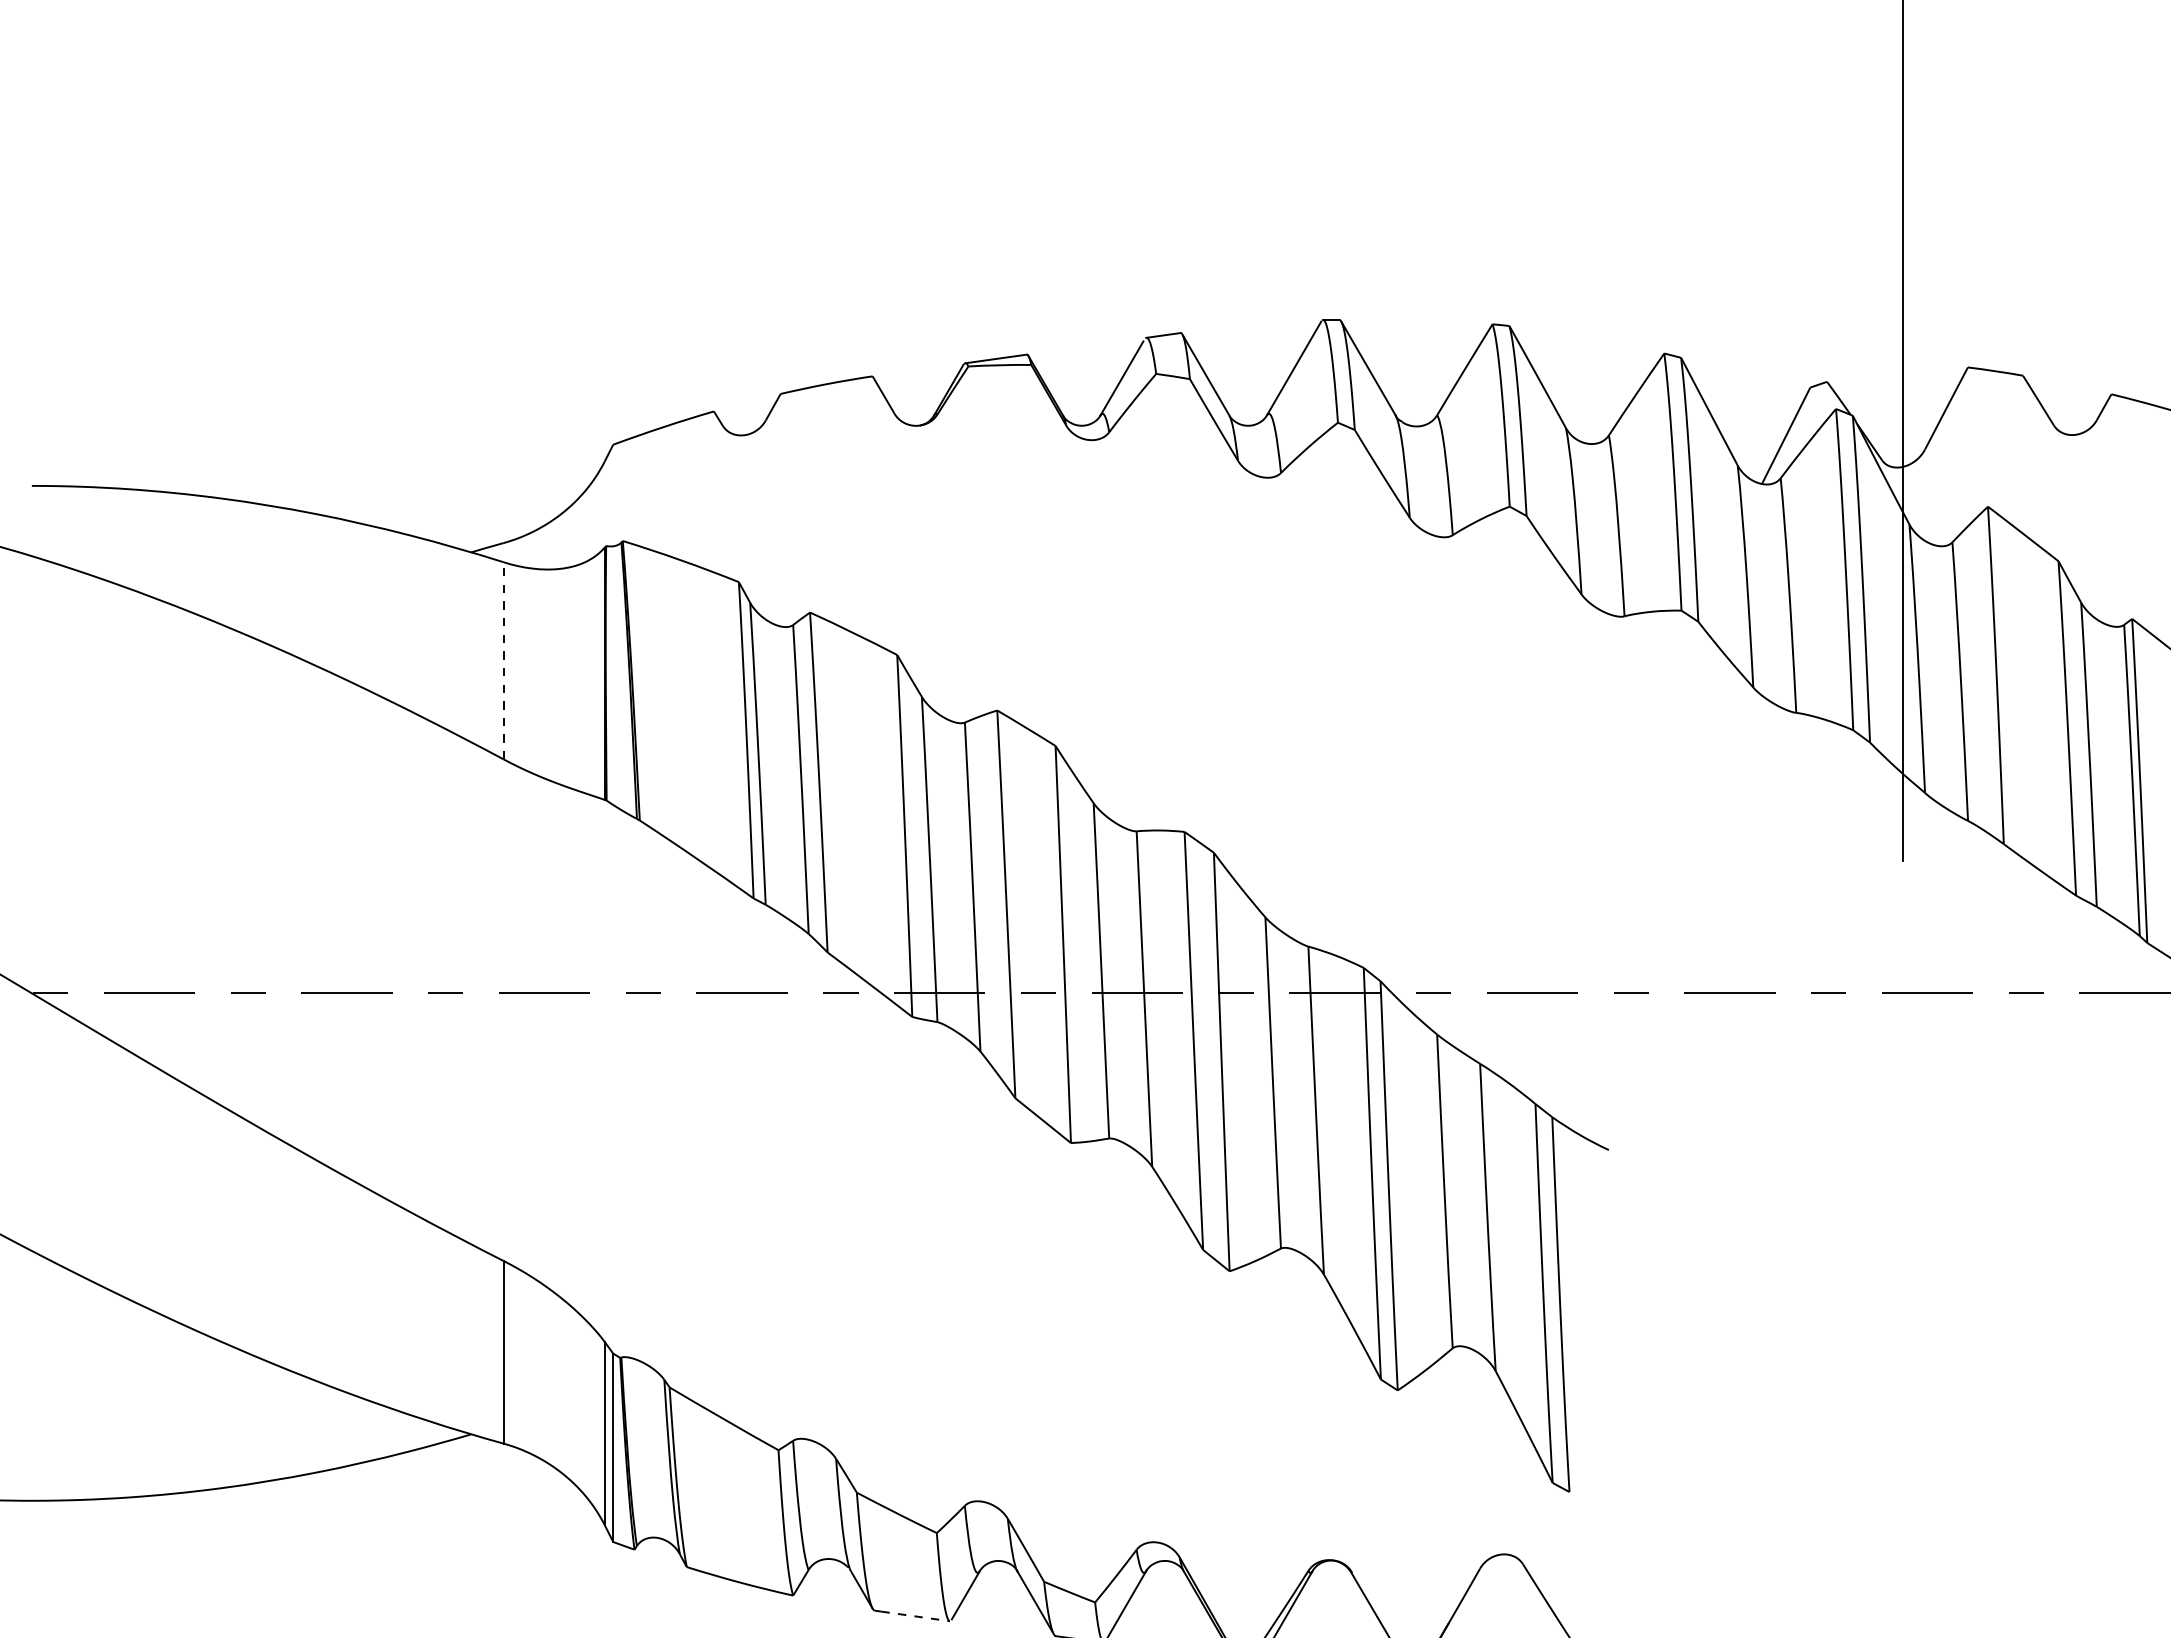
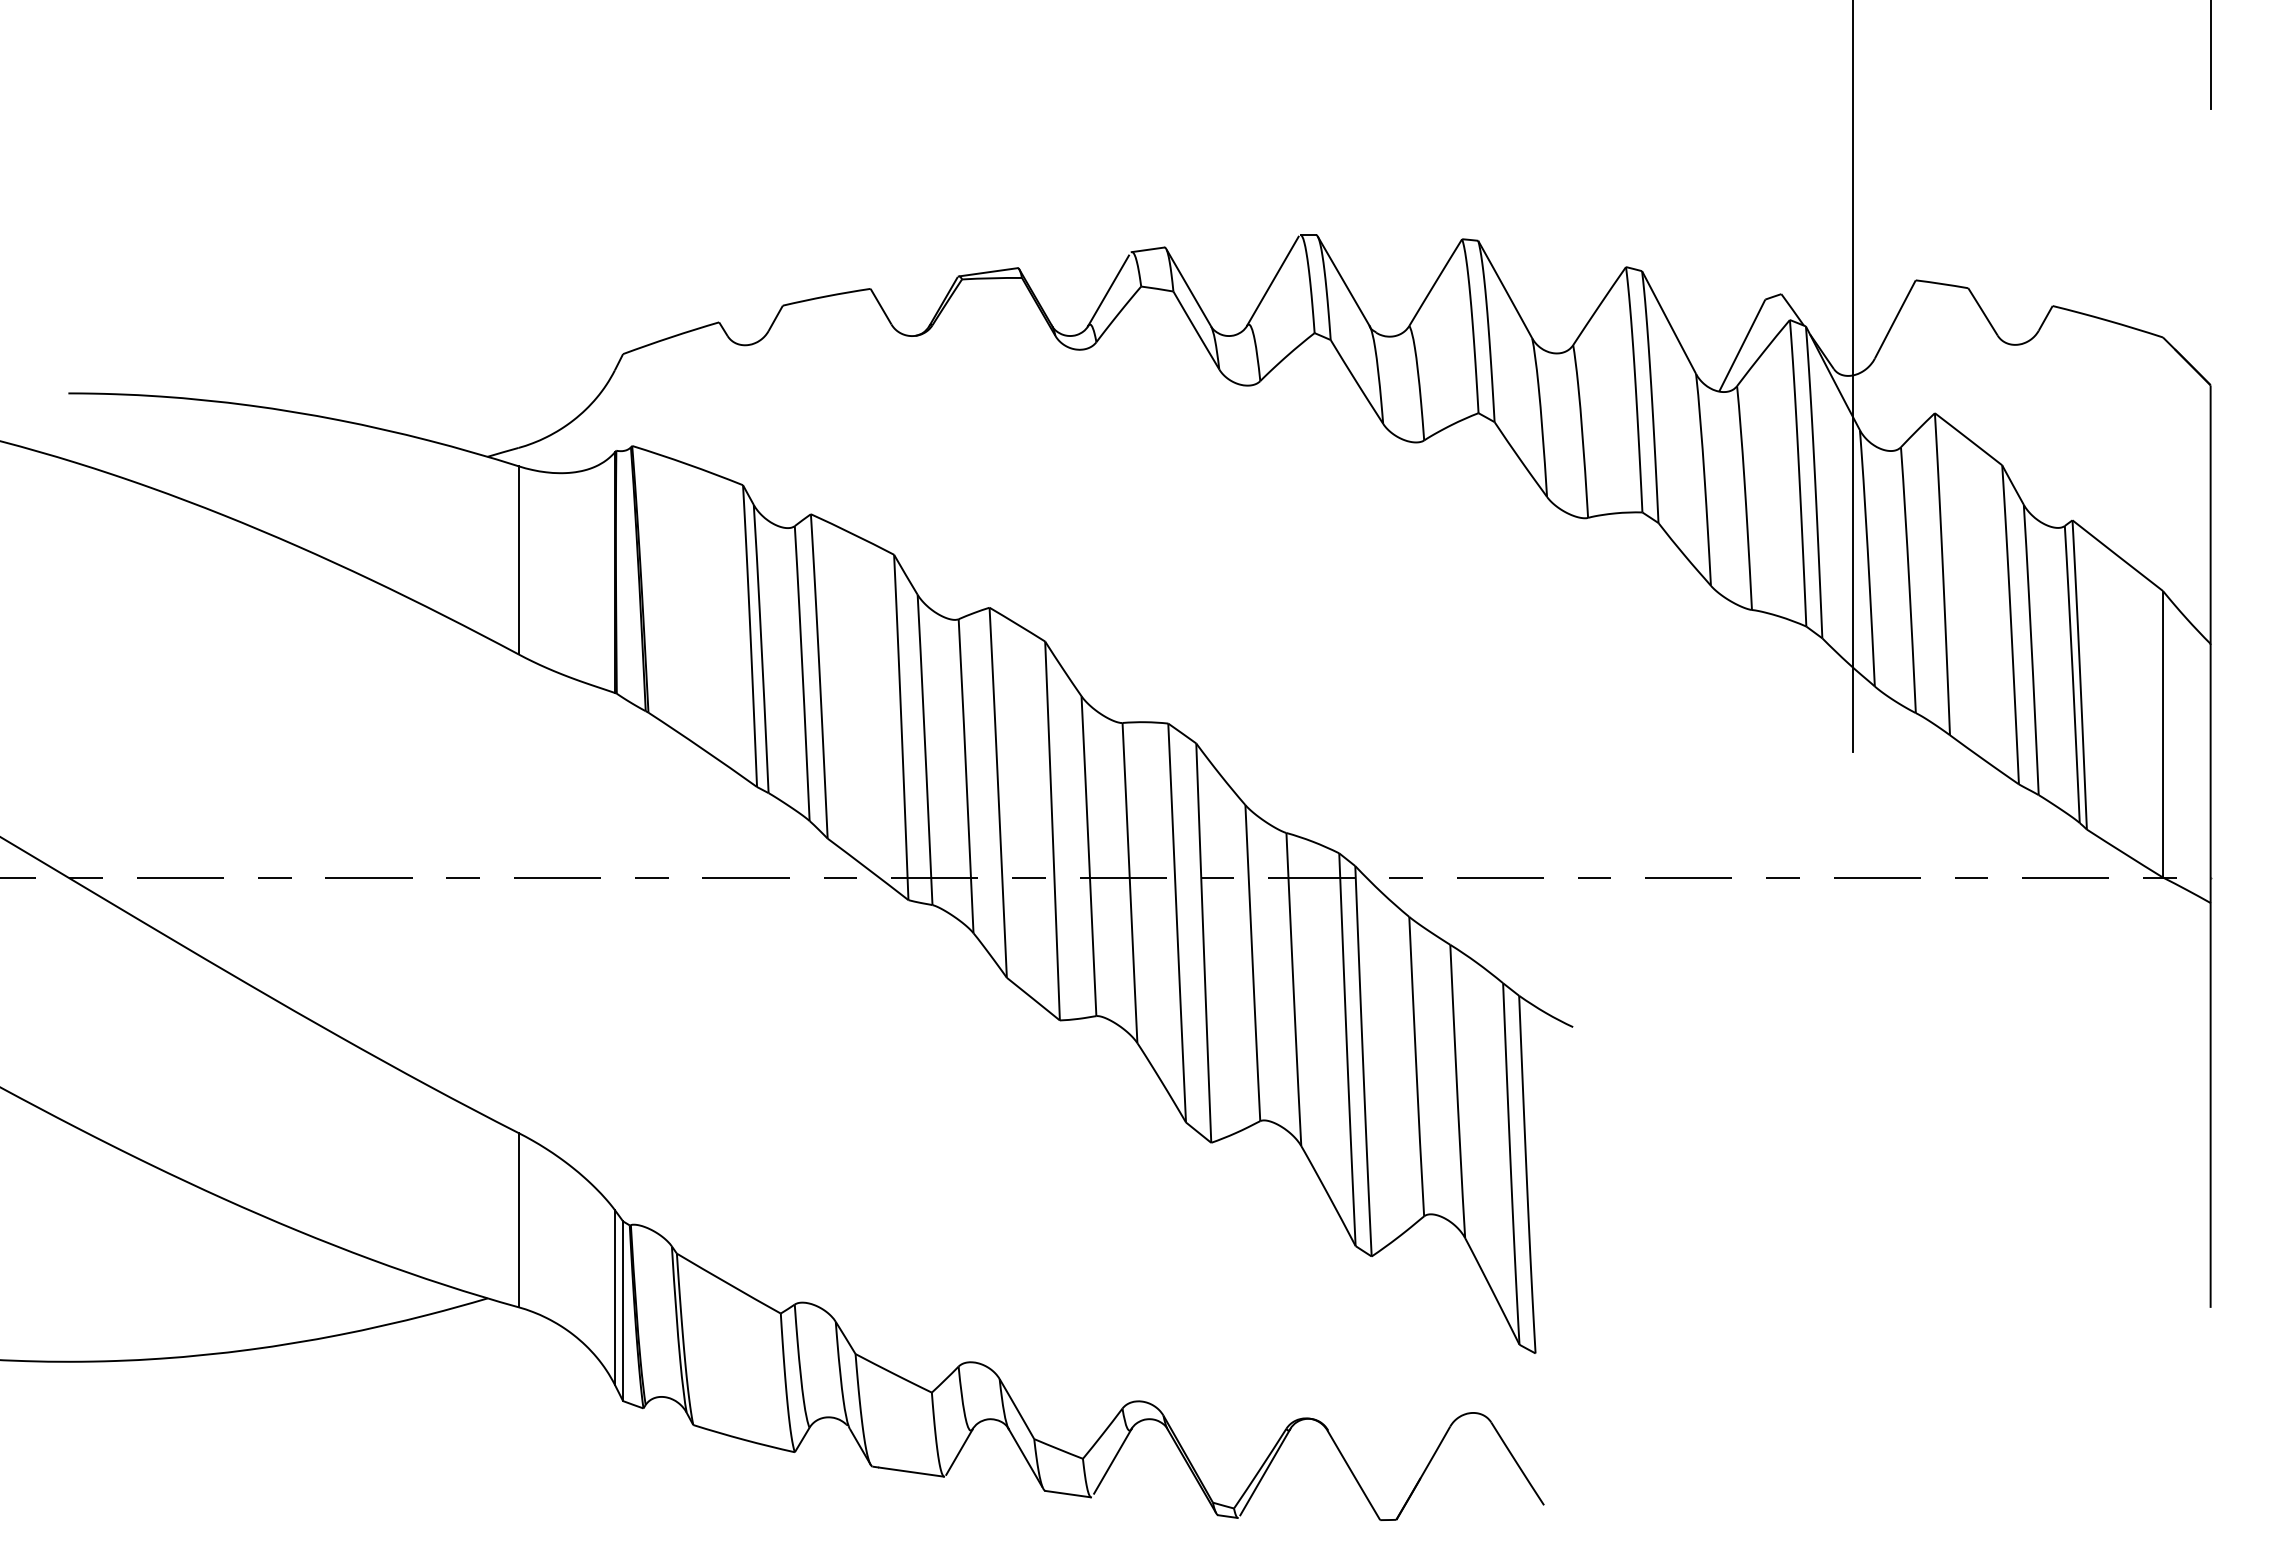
line: (503, 659) -> (518, 559), dashed -> solid
line: (915, 1616) -> (911, 1472), dashed -> solid

